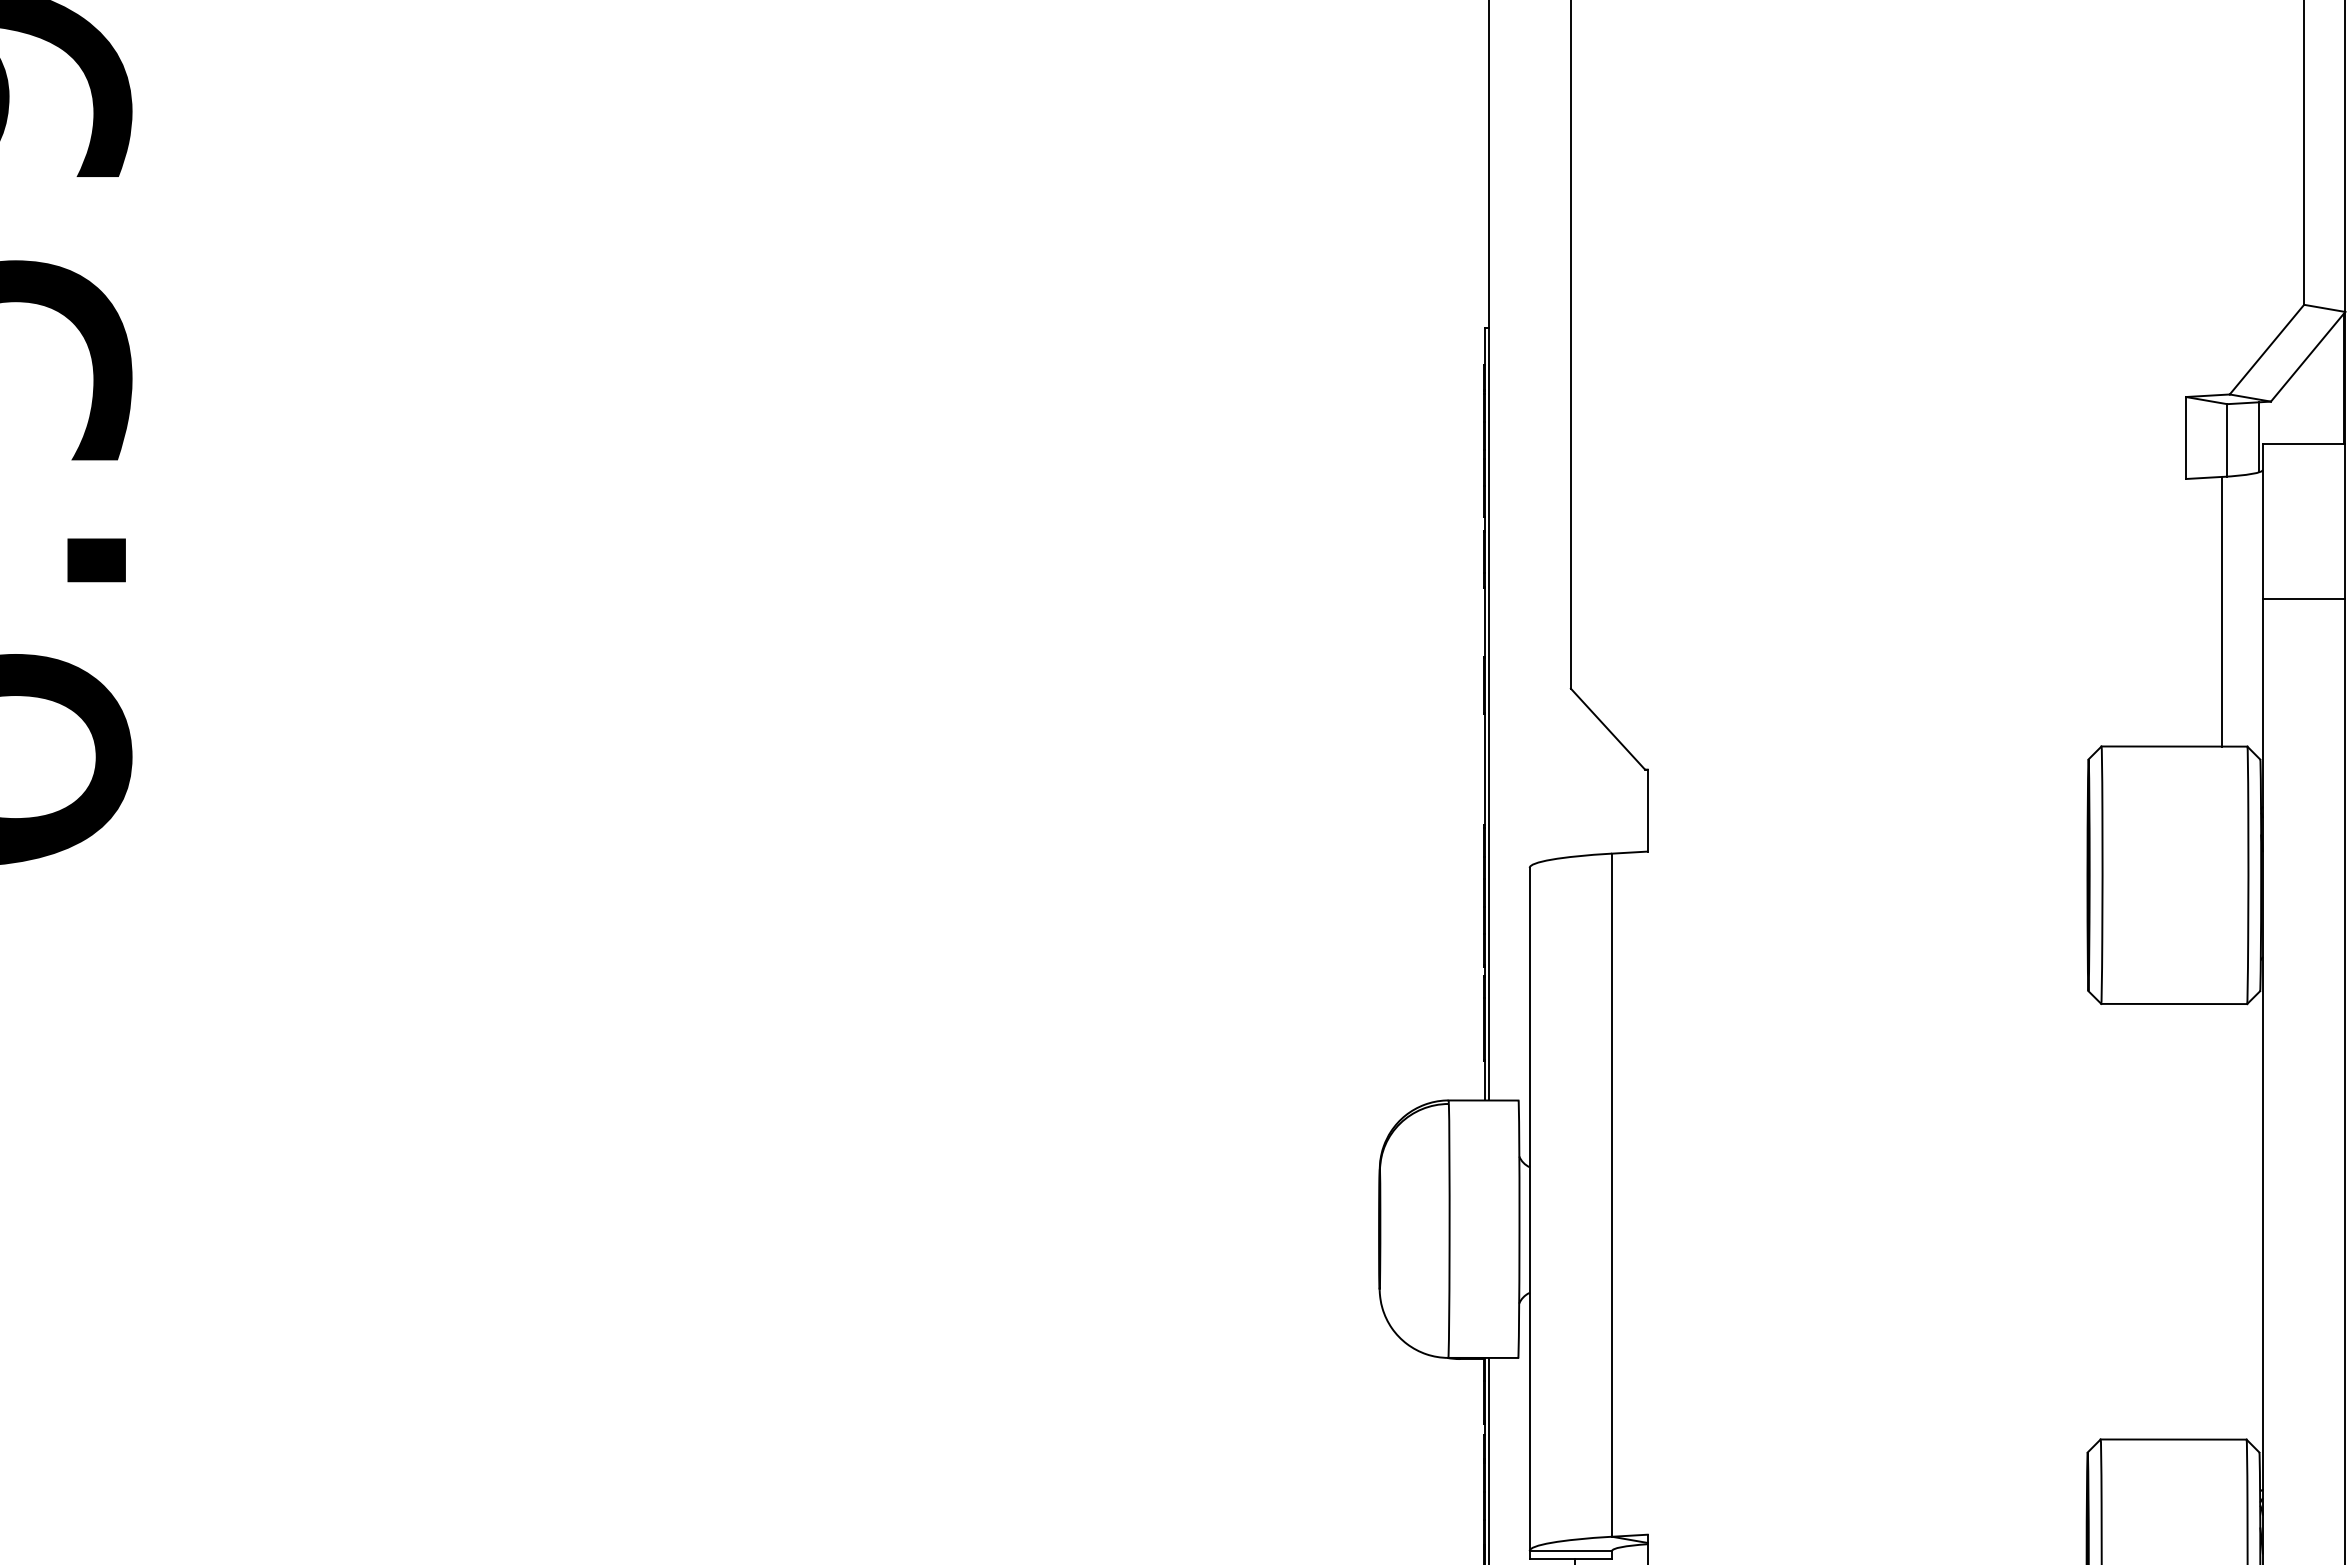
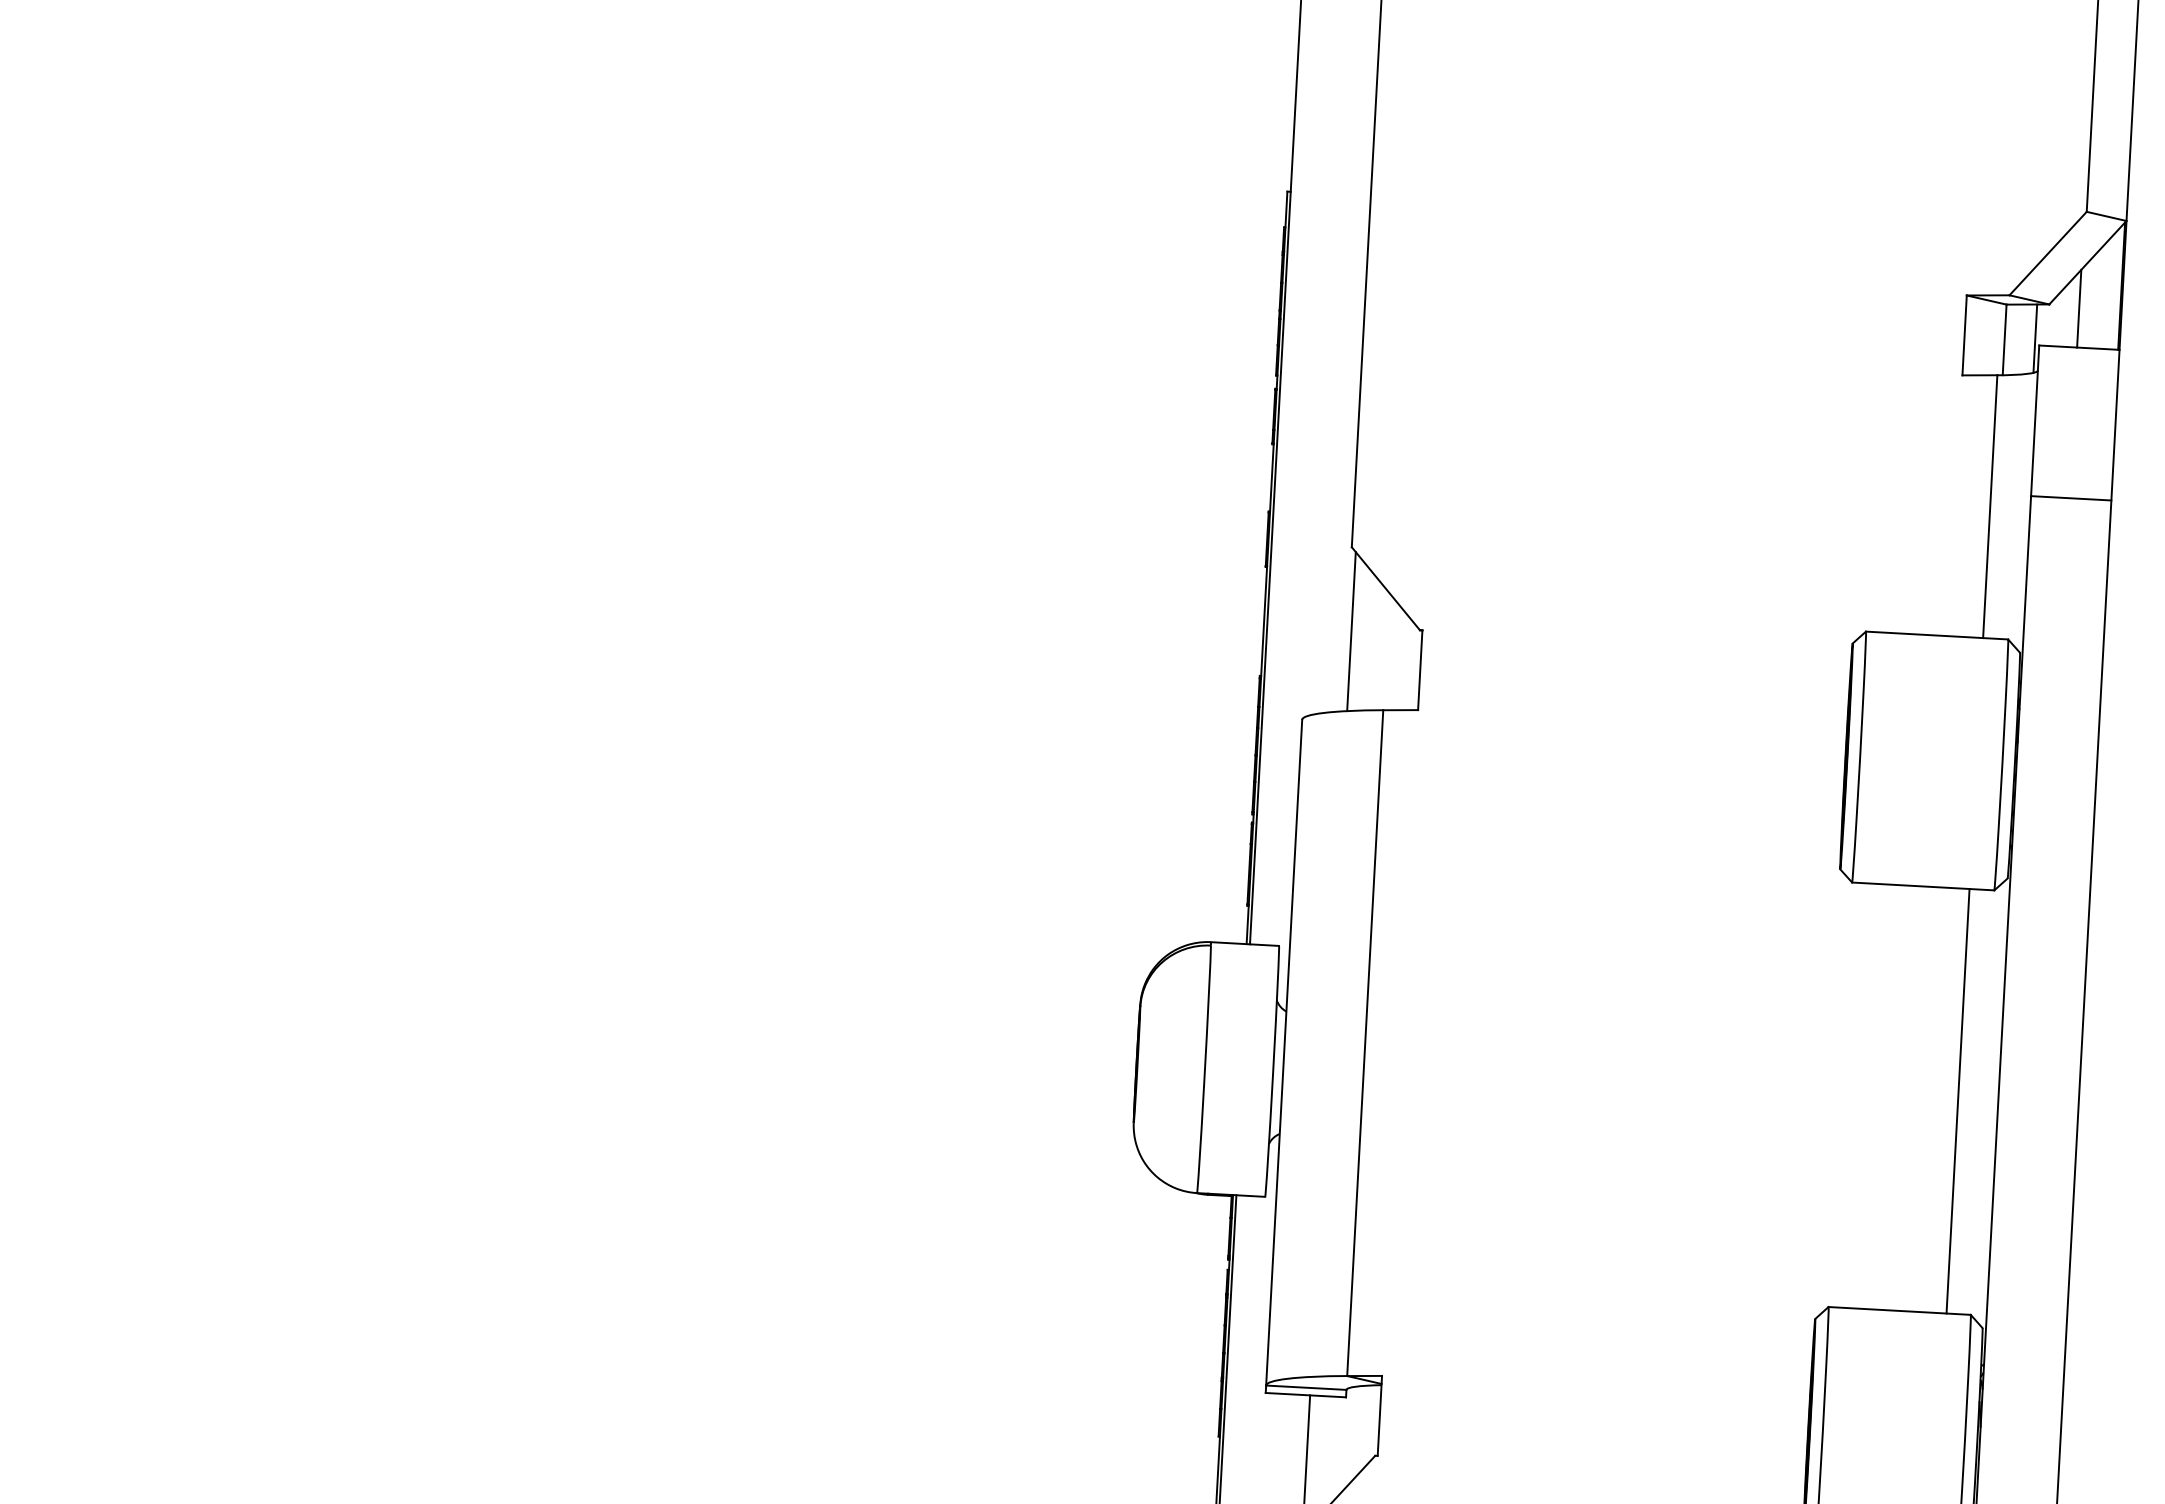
line: (2301, 404) -> (2078, 308), added
line: (1575, 774) -> (1351, 631), added
line: (2221, 1221) -> (1957, 1100), added

